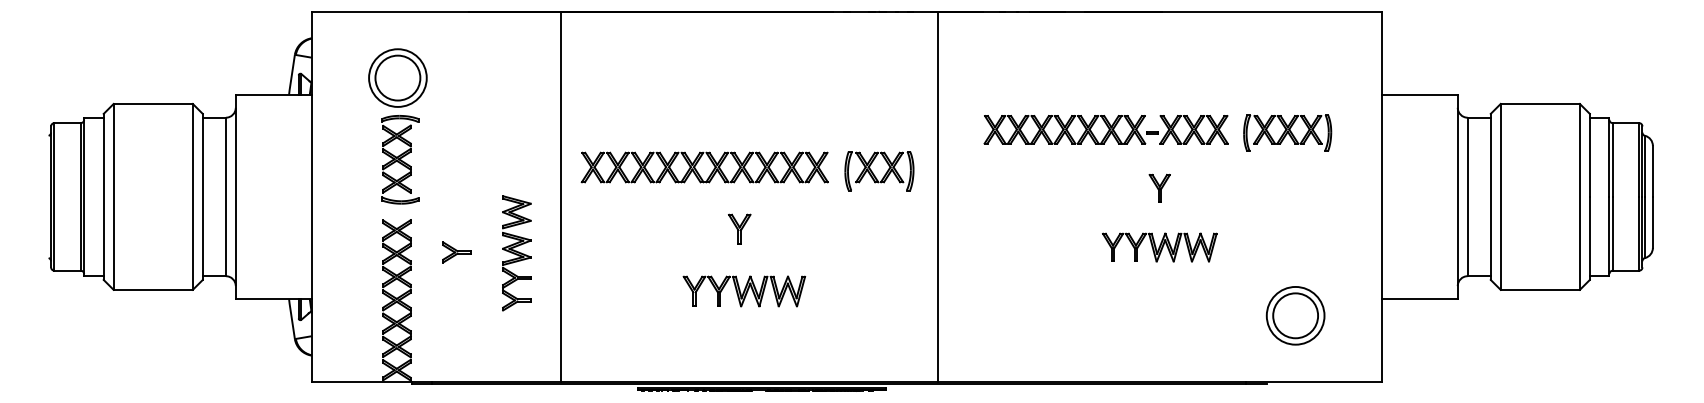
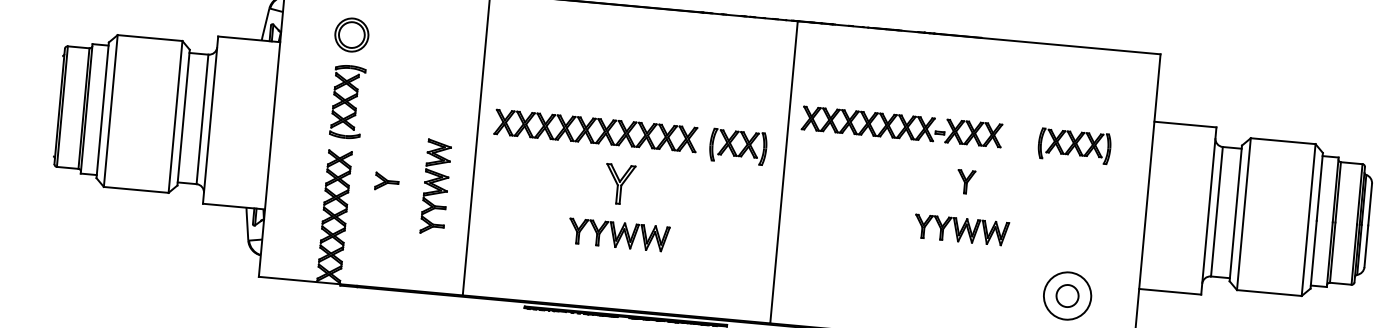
part: (397, 77) -> (351, 34), size x0.7
part: (1105, 129) -> (901, 126), moved
part: (739, 228) -> (619, 183), size x1.6
circle: (1295, 315) -> (1067, 295), size x0.6

